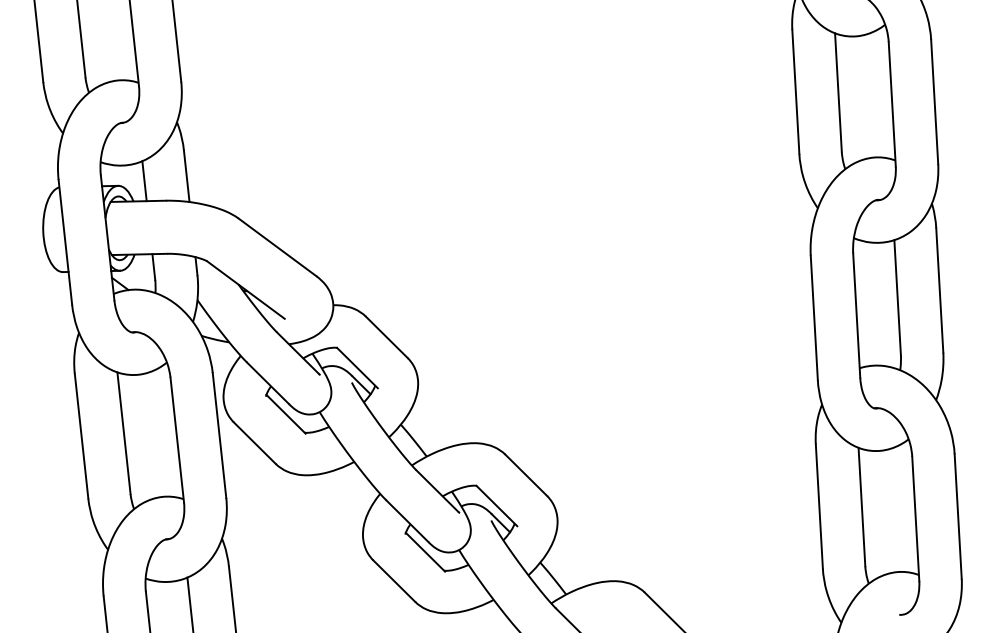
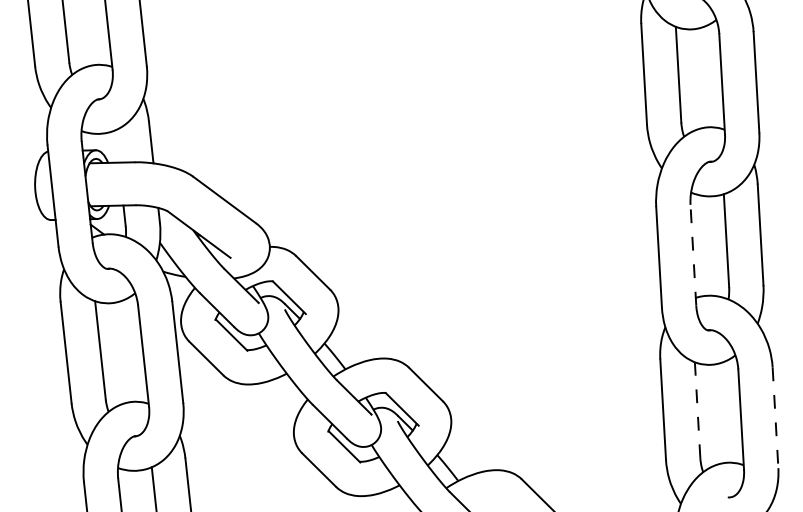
line: (144, 181) -> (117, 146), removed
line: (856, 315) -> (693, 255), solid -> dashed
line: (861, 506) -> (697, 409), solid -> dashed
line: (958, 516) -> (775, 417), solid -> dashed

